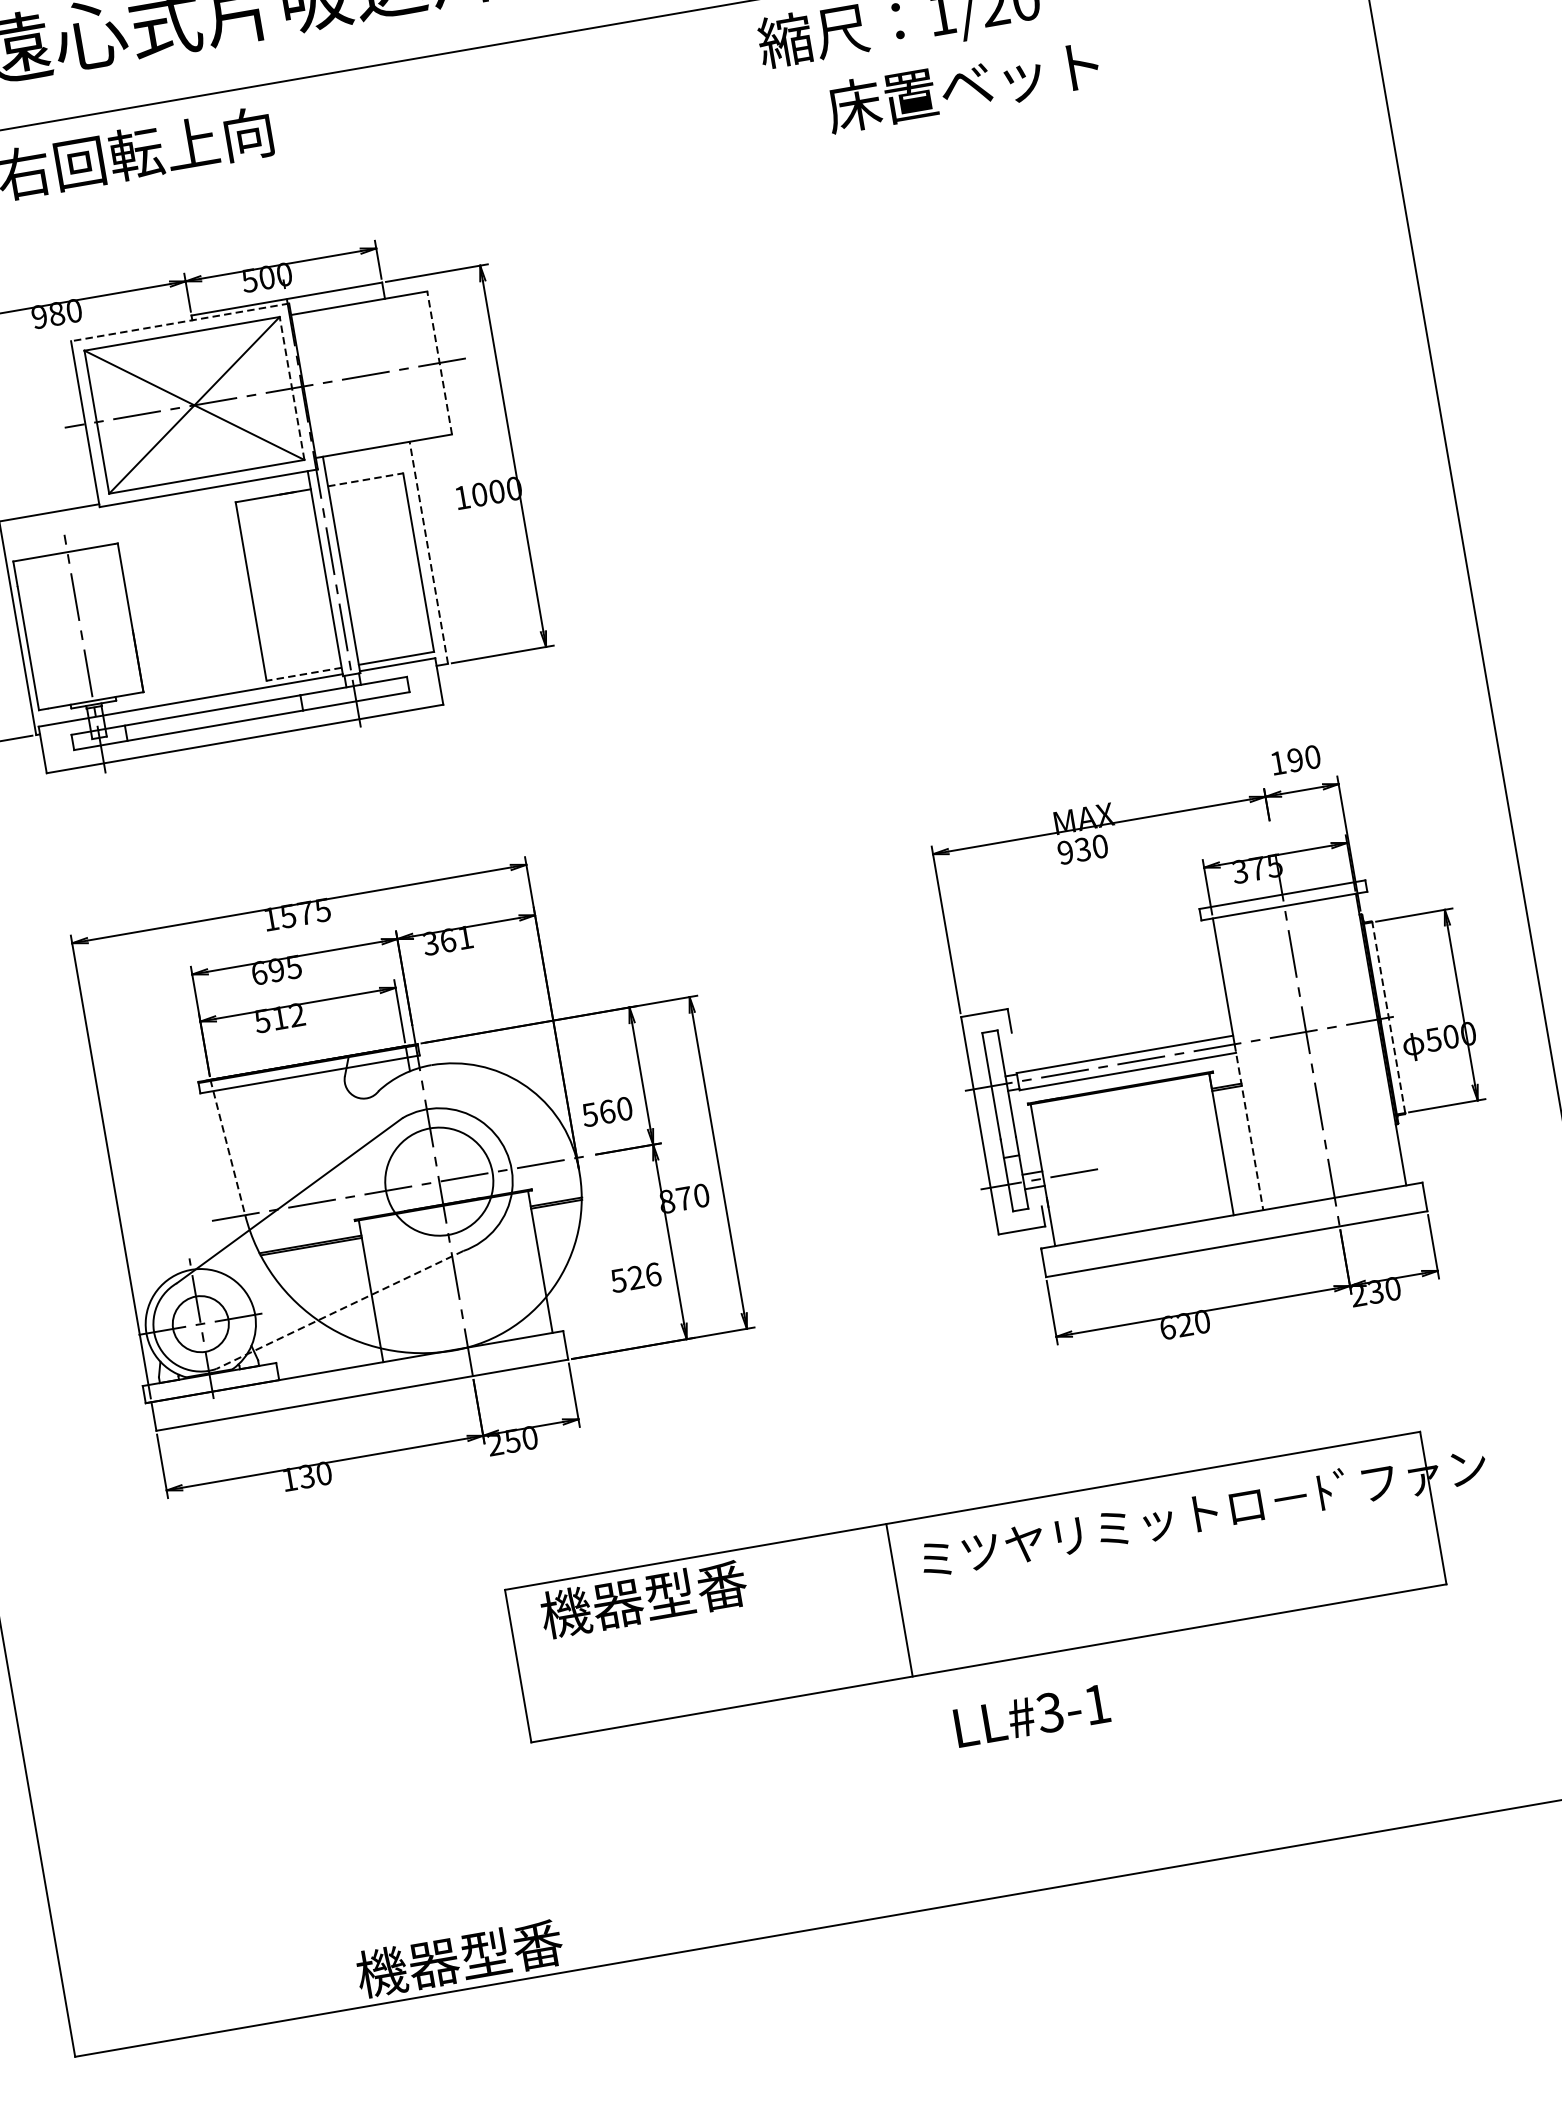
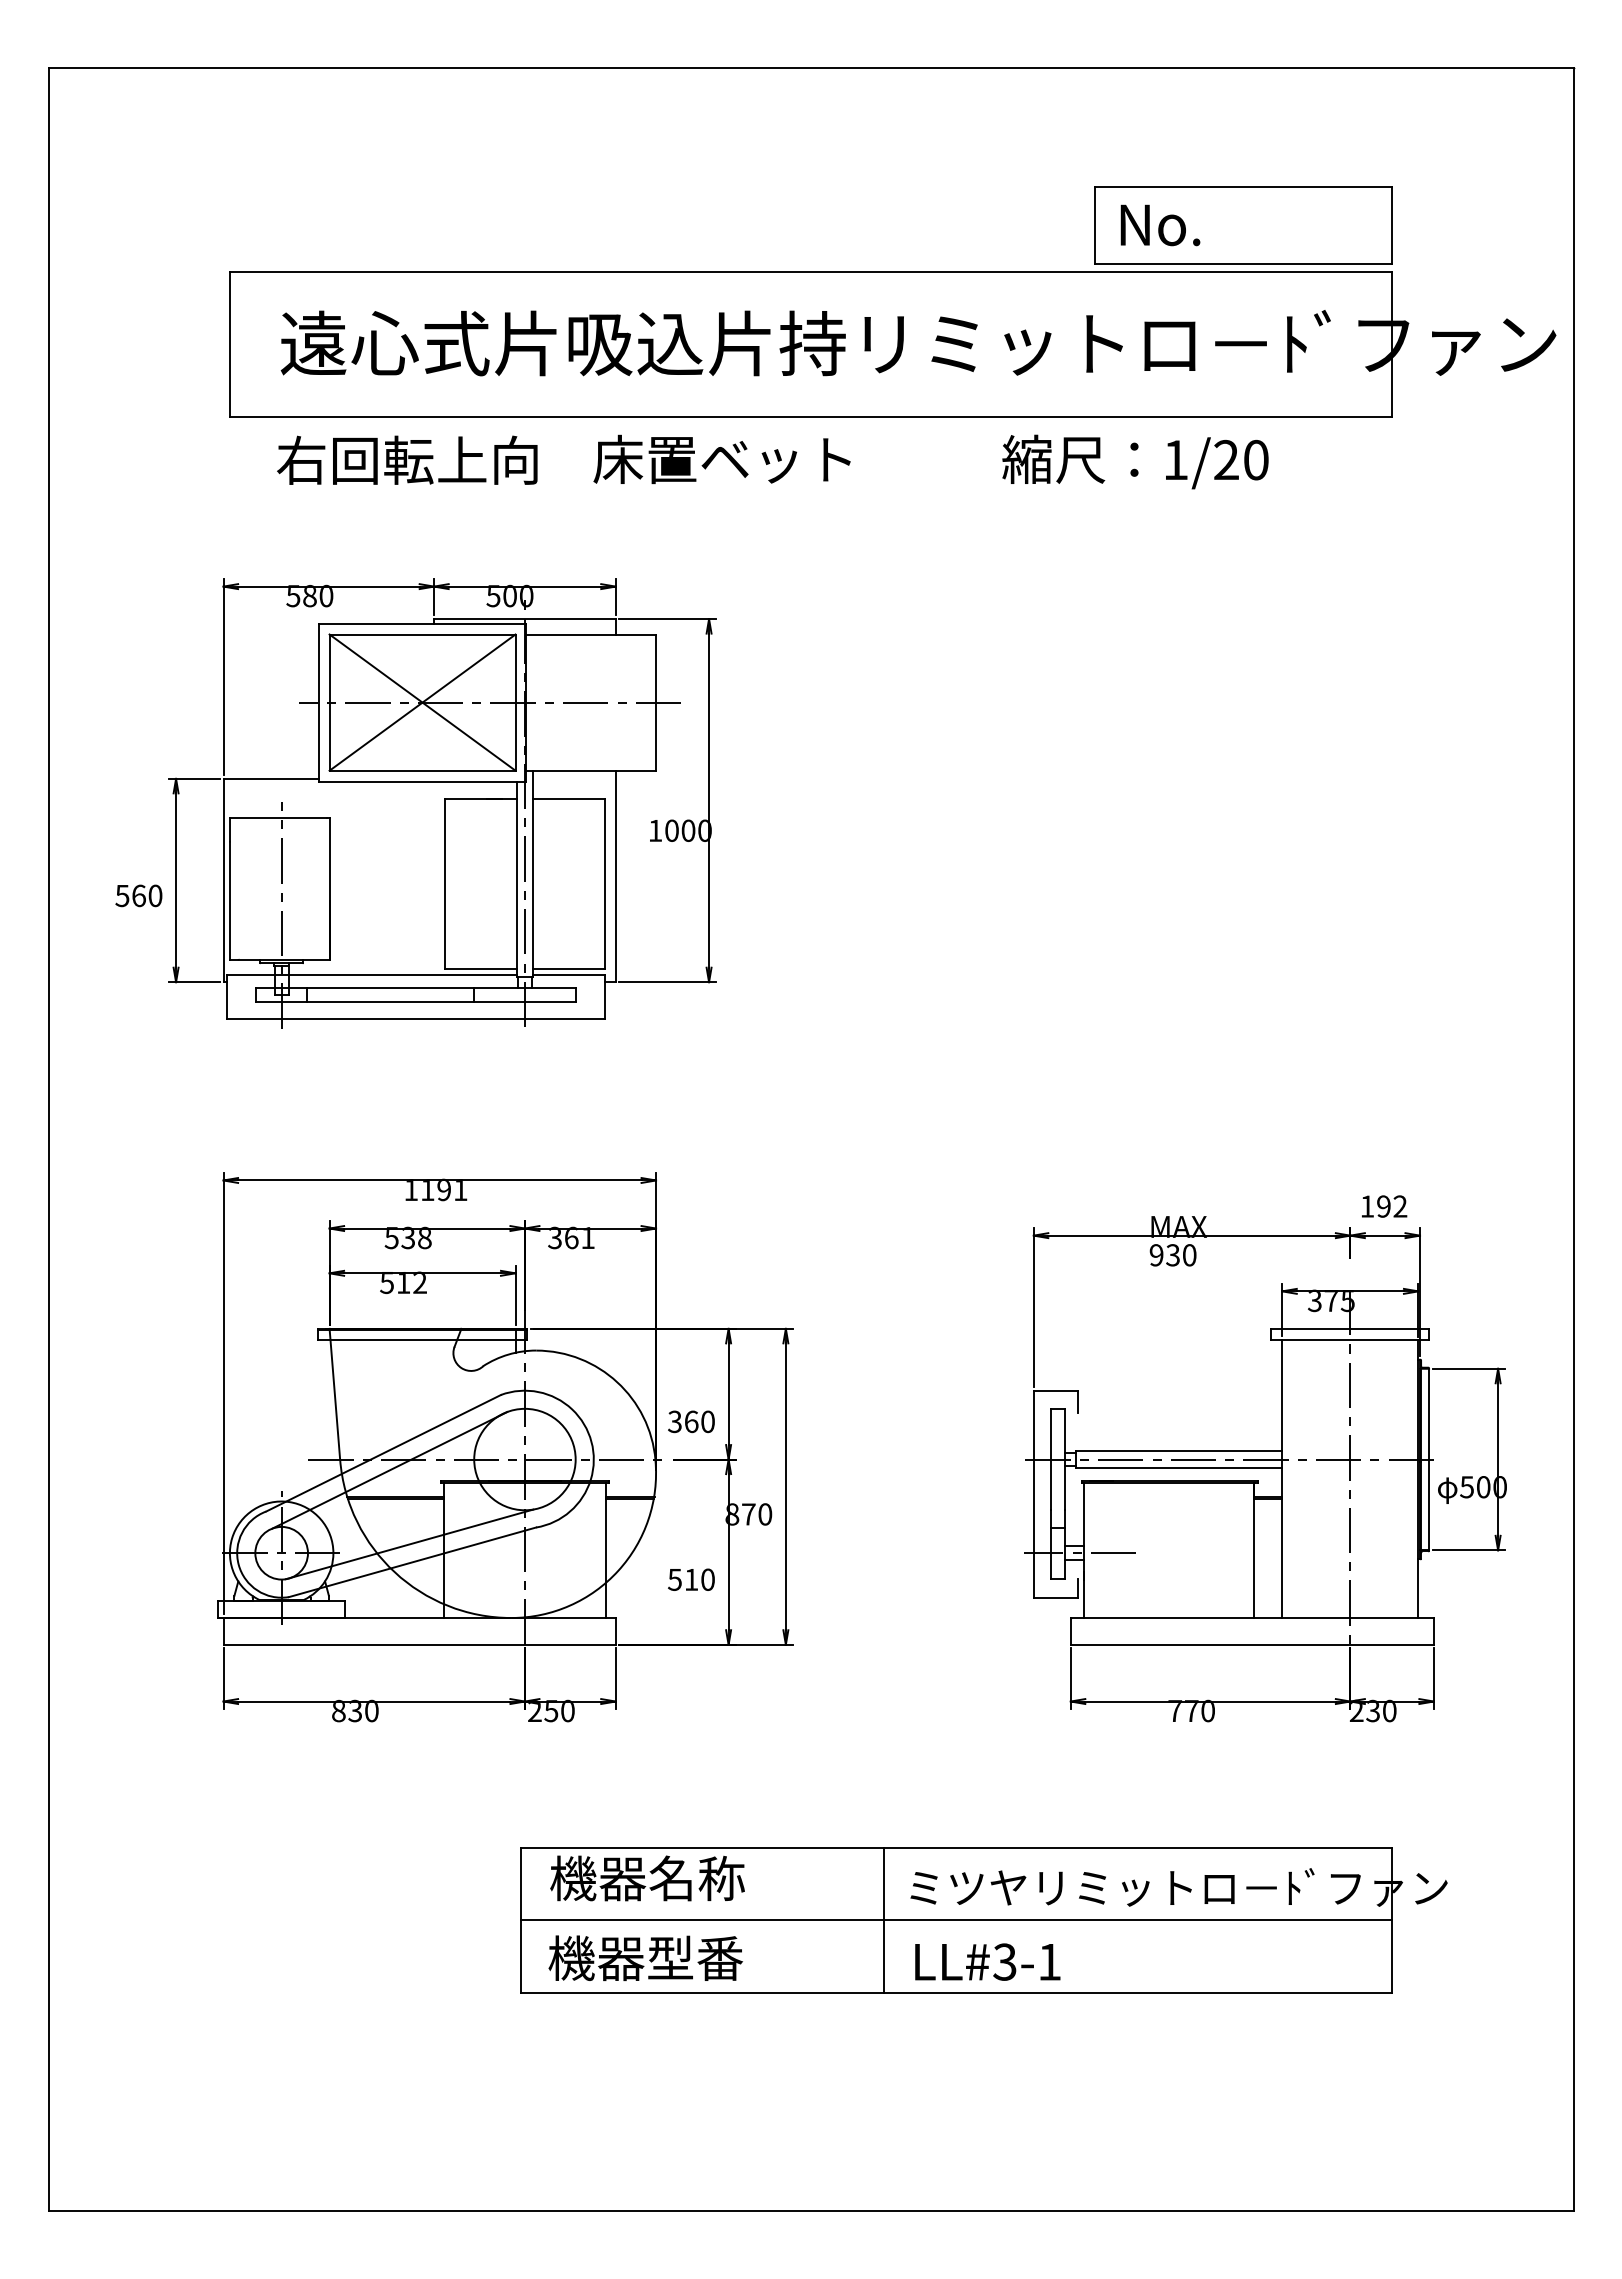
text: (962, 85) -> (721, 458), moved
text: (39, 316) -> (293, 595), 980 -> 580
line: (180, 322) -> (422, 623), dashed -> solid
line: (440, 362) -> (656, 702), dashed -> solid
line: (292, 388) -> (515, 702), dashed -> solid
line: (365, 479) -> (568, 798), dashed -> solid
line: (428, 552) -> (615, 876), dashed -> solid
line: (304, 673) -> (481, 968), dashed -> solid
text: (1312, 757) -> (1400, 1206), 190 -> 192
text: (304, 912) -> (443, 1189), 1575 -> 1191
text: (275, 969) -> (407, 1237), 695 -> 538
line: (1389, 1017) -> (1429, 1459), dashed -> solid
text: (589, 1114) -> (674, 1421), 560 -> 360
line: (1249, 1127) -> (1282, 1538), dashed -> solid
line: (227, 1147) -> (334, 1394), dashed -> solid
line: (299, 1217) -> (389, 1470), added
text: (644, 1275) -> (699, 1579), 526 -> 510
line: (333, 1291) -> (409, 1544), added
line: (339, 1310) -> (412, 1562), dashed -> solid
text: (1176, 1325) -> (1183, 1710), 620 -> 770
text: (289, 1479) -> (338, 1710), 130 -> 830
line: (975, 1587) -> (955, 1920), added
text: (695, 1590) -> (696, 1878), 機器型番 -> 機器名称
text: (1031, 1715) -> (987, 1961), moved
text: (459, 1957) -> (645, 1957), moved

